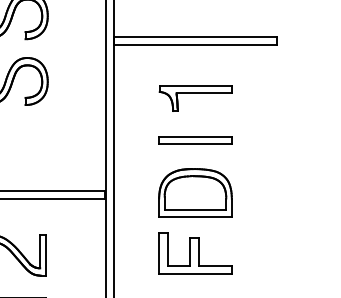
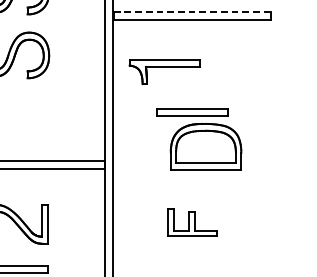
line: (196, 36) -> (193, 11), solid -> dashed
part: (195, 98) -> (164, 71), moved
part: (195, 192) -> (206, 146), moved
part: (195, 253) -> (192, 222), size x0.7

